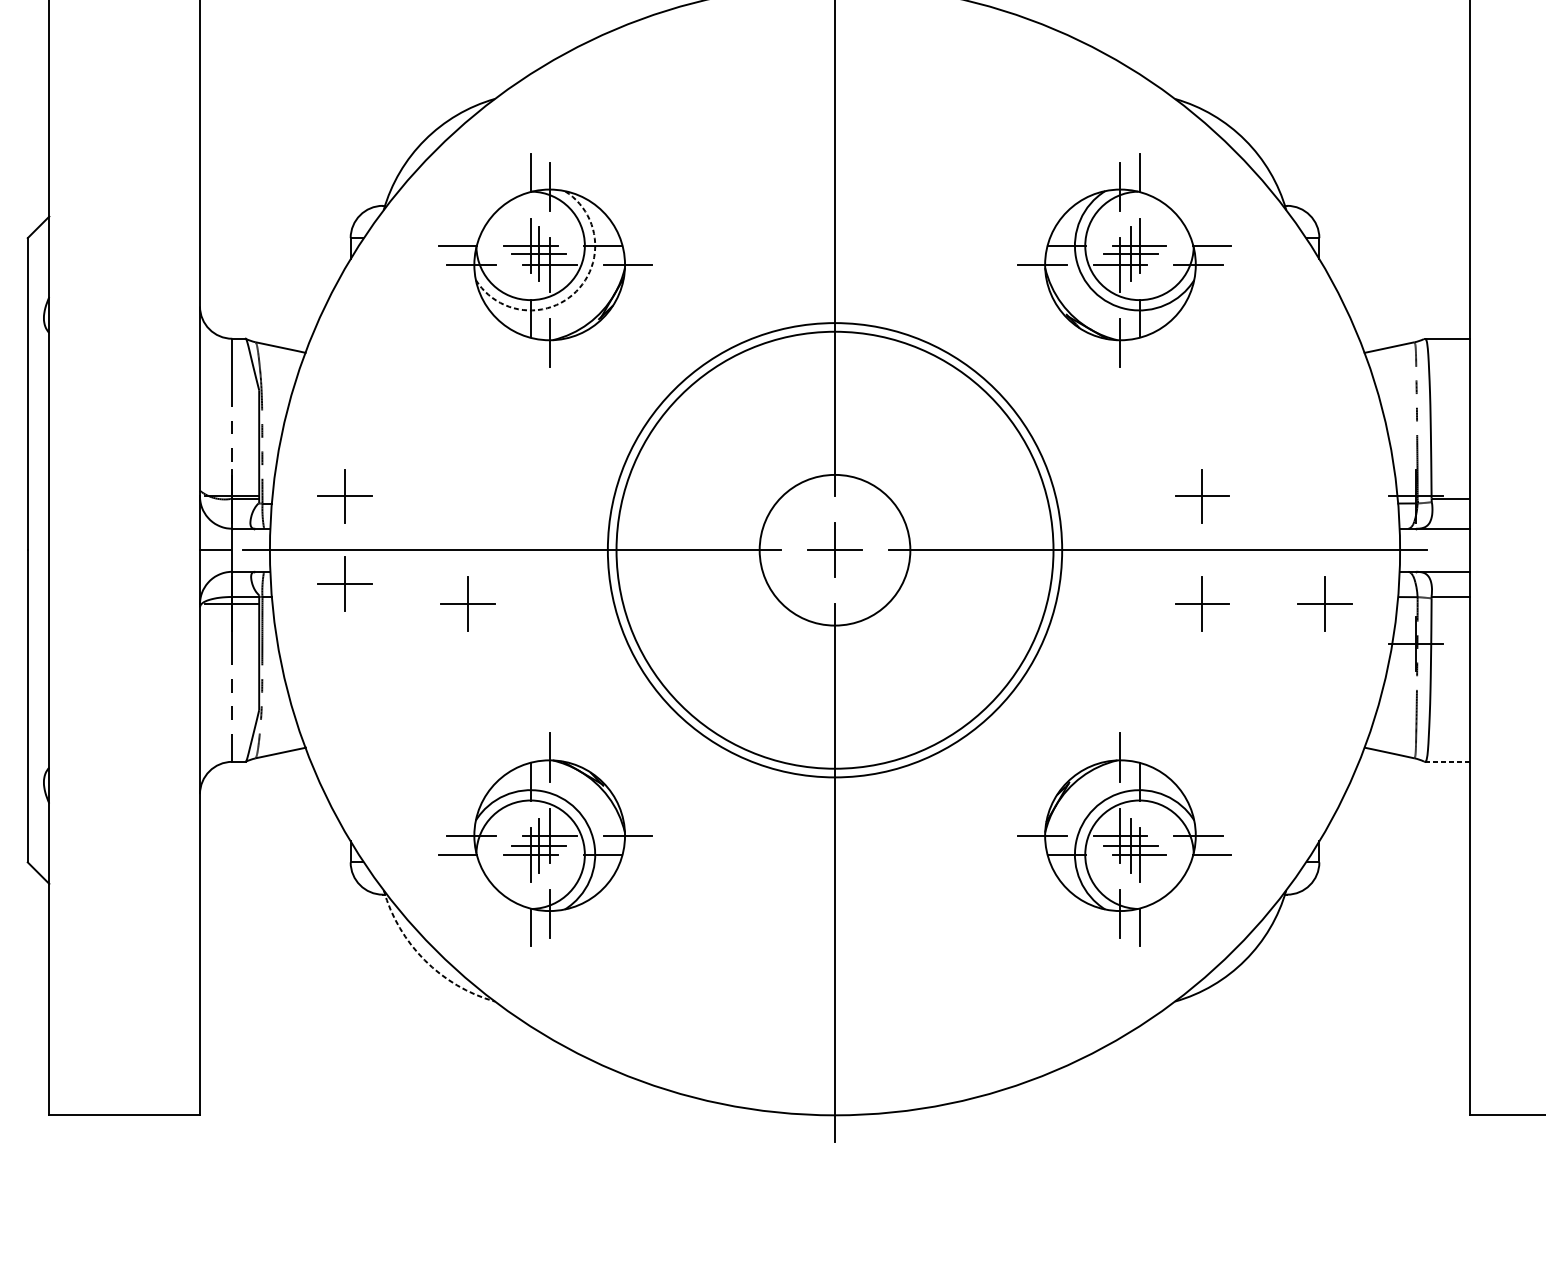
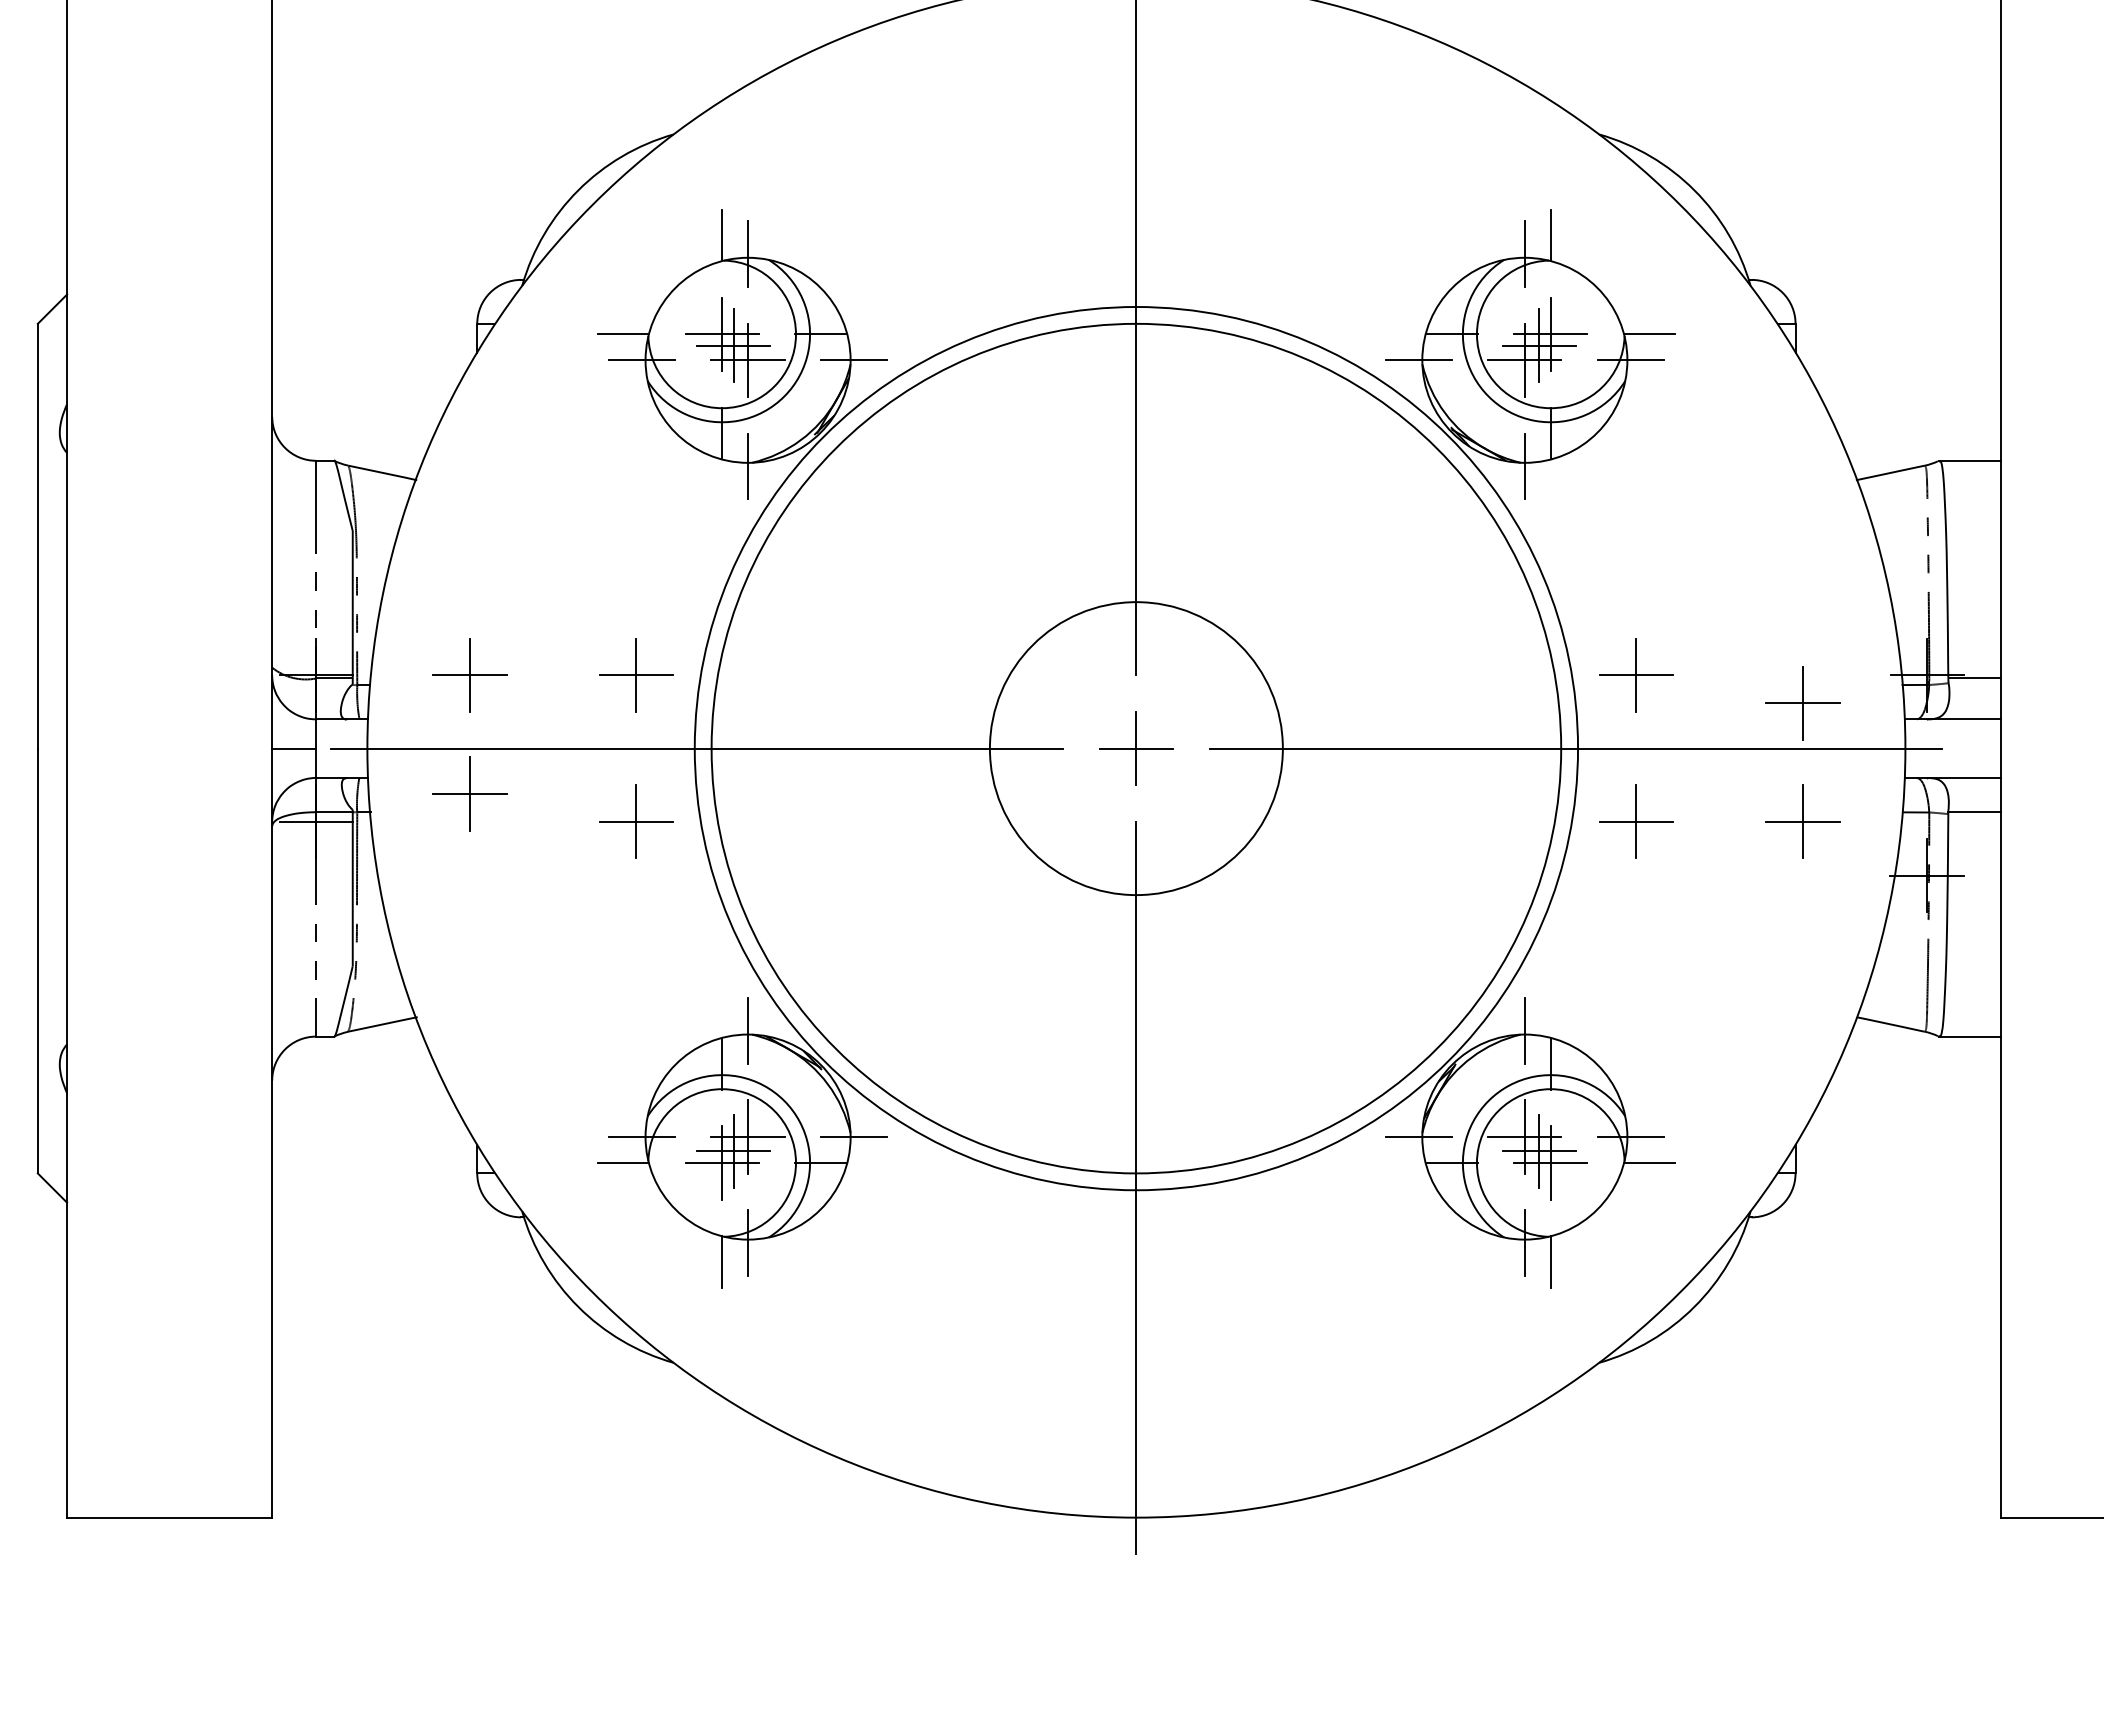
arc: (576, 291) -> (784, 396), dashed -> solid
part: (467, 496) -> (636, 675), added
part: (1324, 517) -> (1802, 703), added
circle: (834, 550) -> (1135, 748), size x1.43
circle: (835, 550) -> (1136, 748), size x1.43
circle: (835, 550) -> (1136, 748), size x1.43
line: (1447, 761) -> (1969, 1036), dashed -> solid
arc: (425, 960) -> (578, 1306), dashed -> solid

